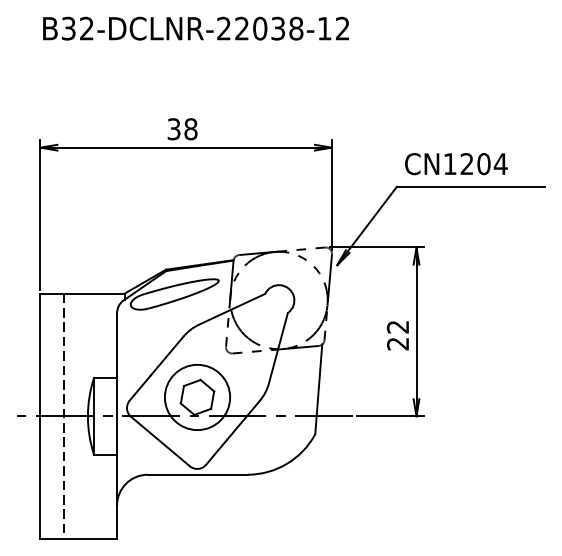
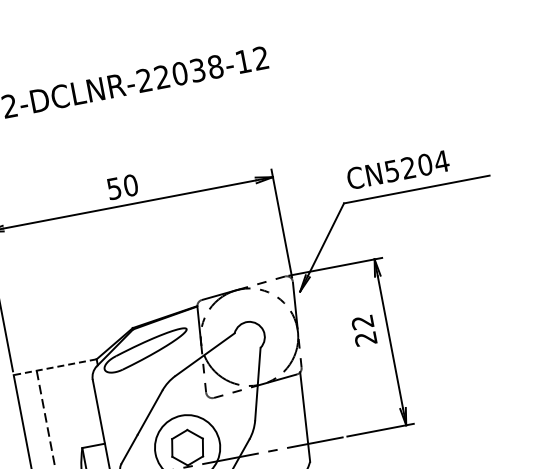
text: (182, 128) -> (122, 186), 38 -> 50
text: (450, 164) -> (392, 171), CN1204 -> CN5204
line: (82, 293) -> (55, 367), solid -> dashed
text: (397, 335) -> (363, 330), moved

